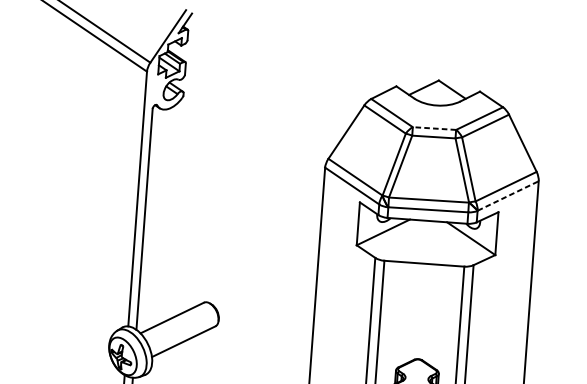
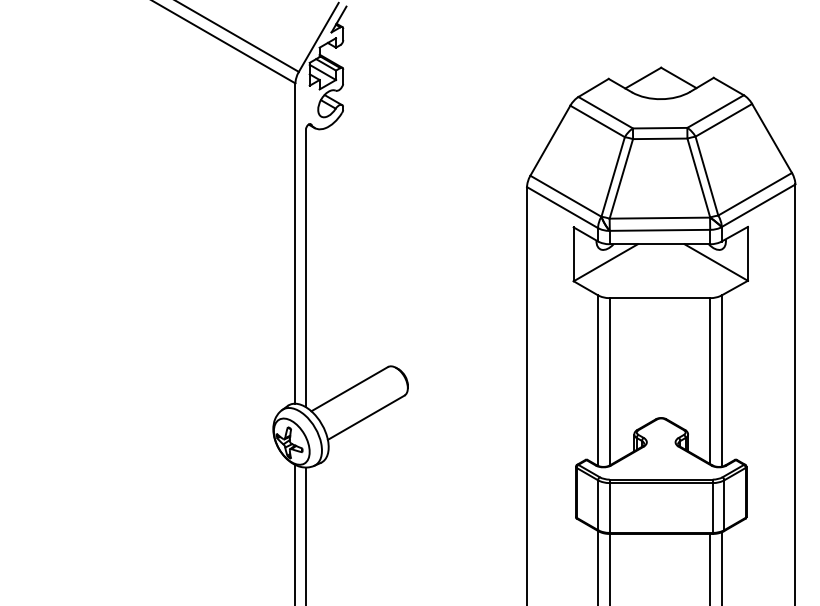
line: (433, 128) -> (659, 128), dashed -> solid
line: (508, 195) -> (759, 205), dashed -> solid

